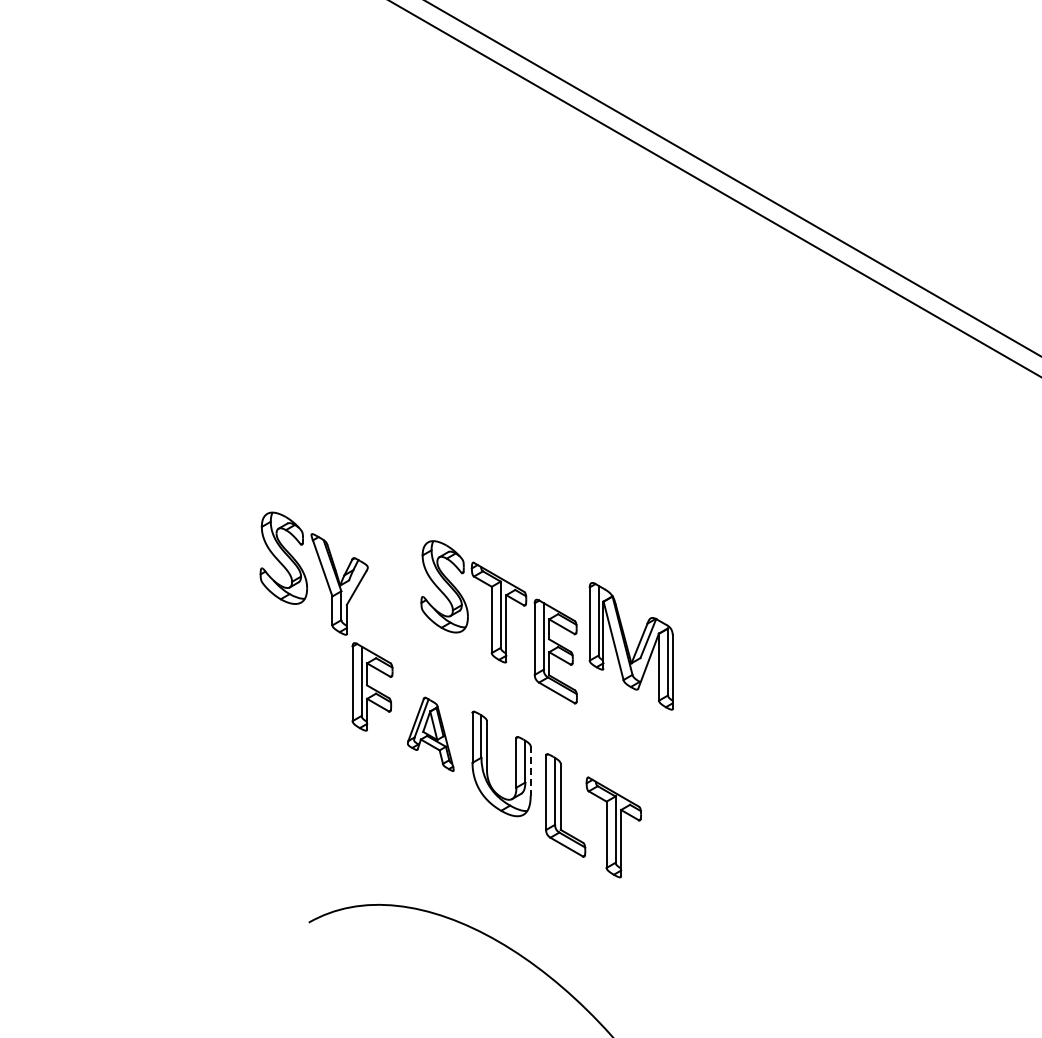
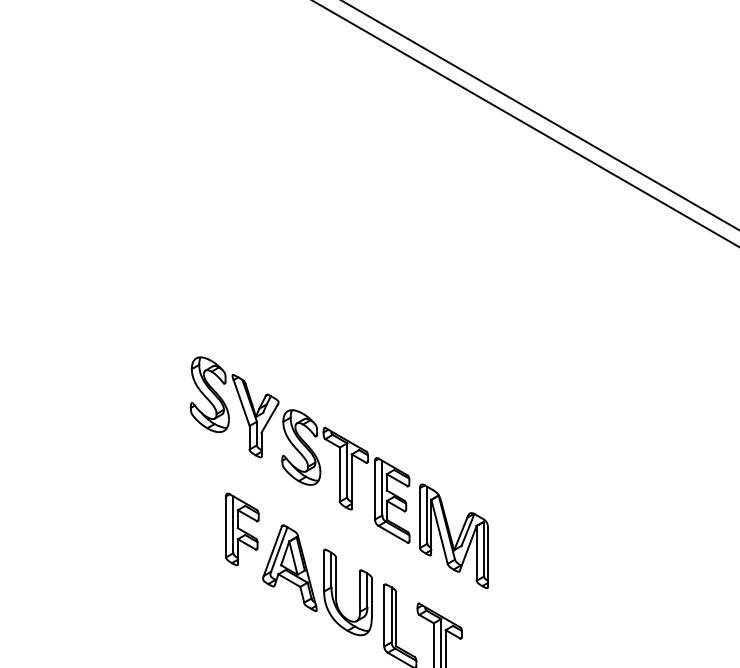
part: (305, 574) -> (227, 408), moved
part: (630, 646) -> (453, 536), moved
part: (430, 734) -> (289, 568), size x1.43
line: (530, 771) -> (371, 598), dashed -> solid

